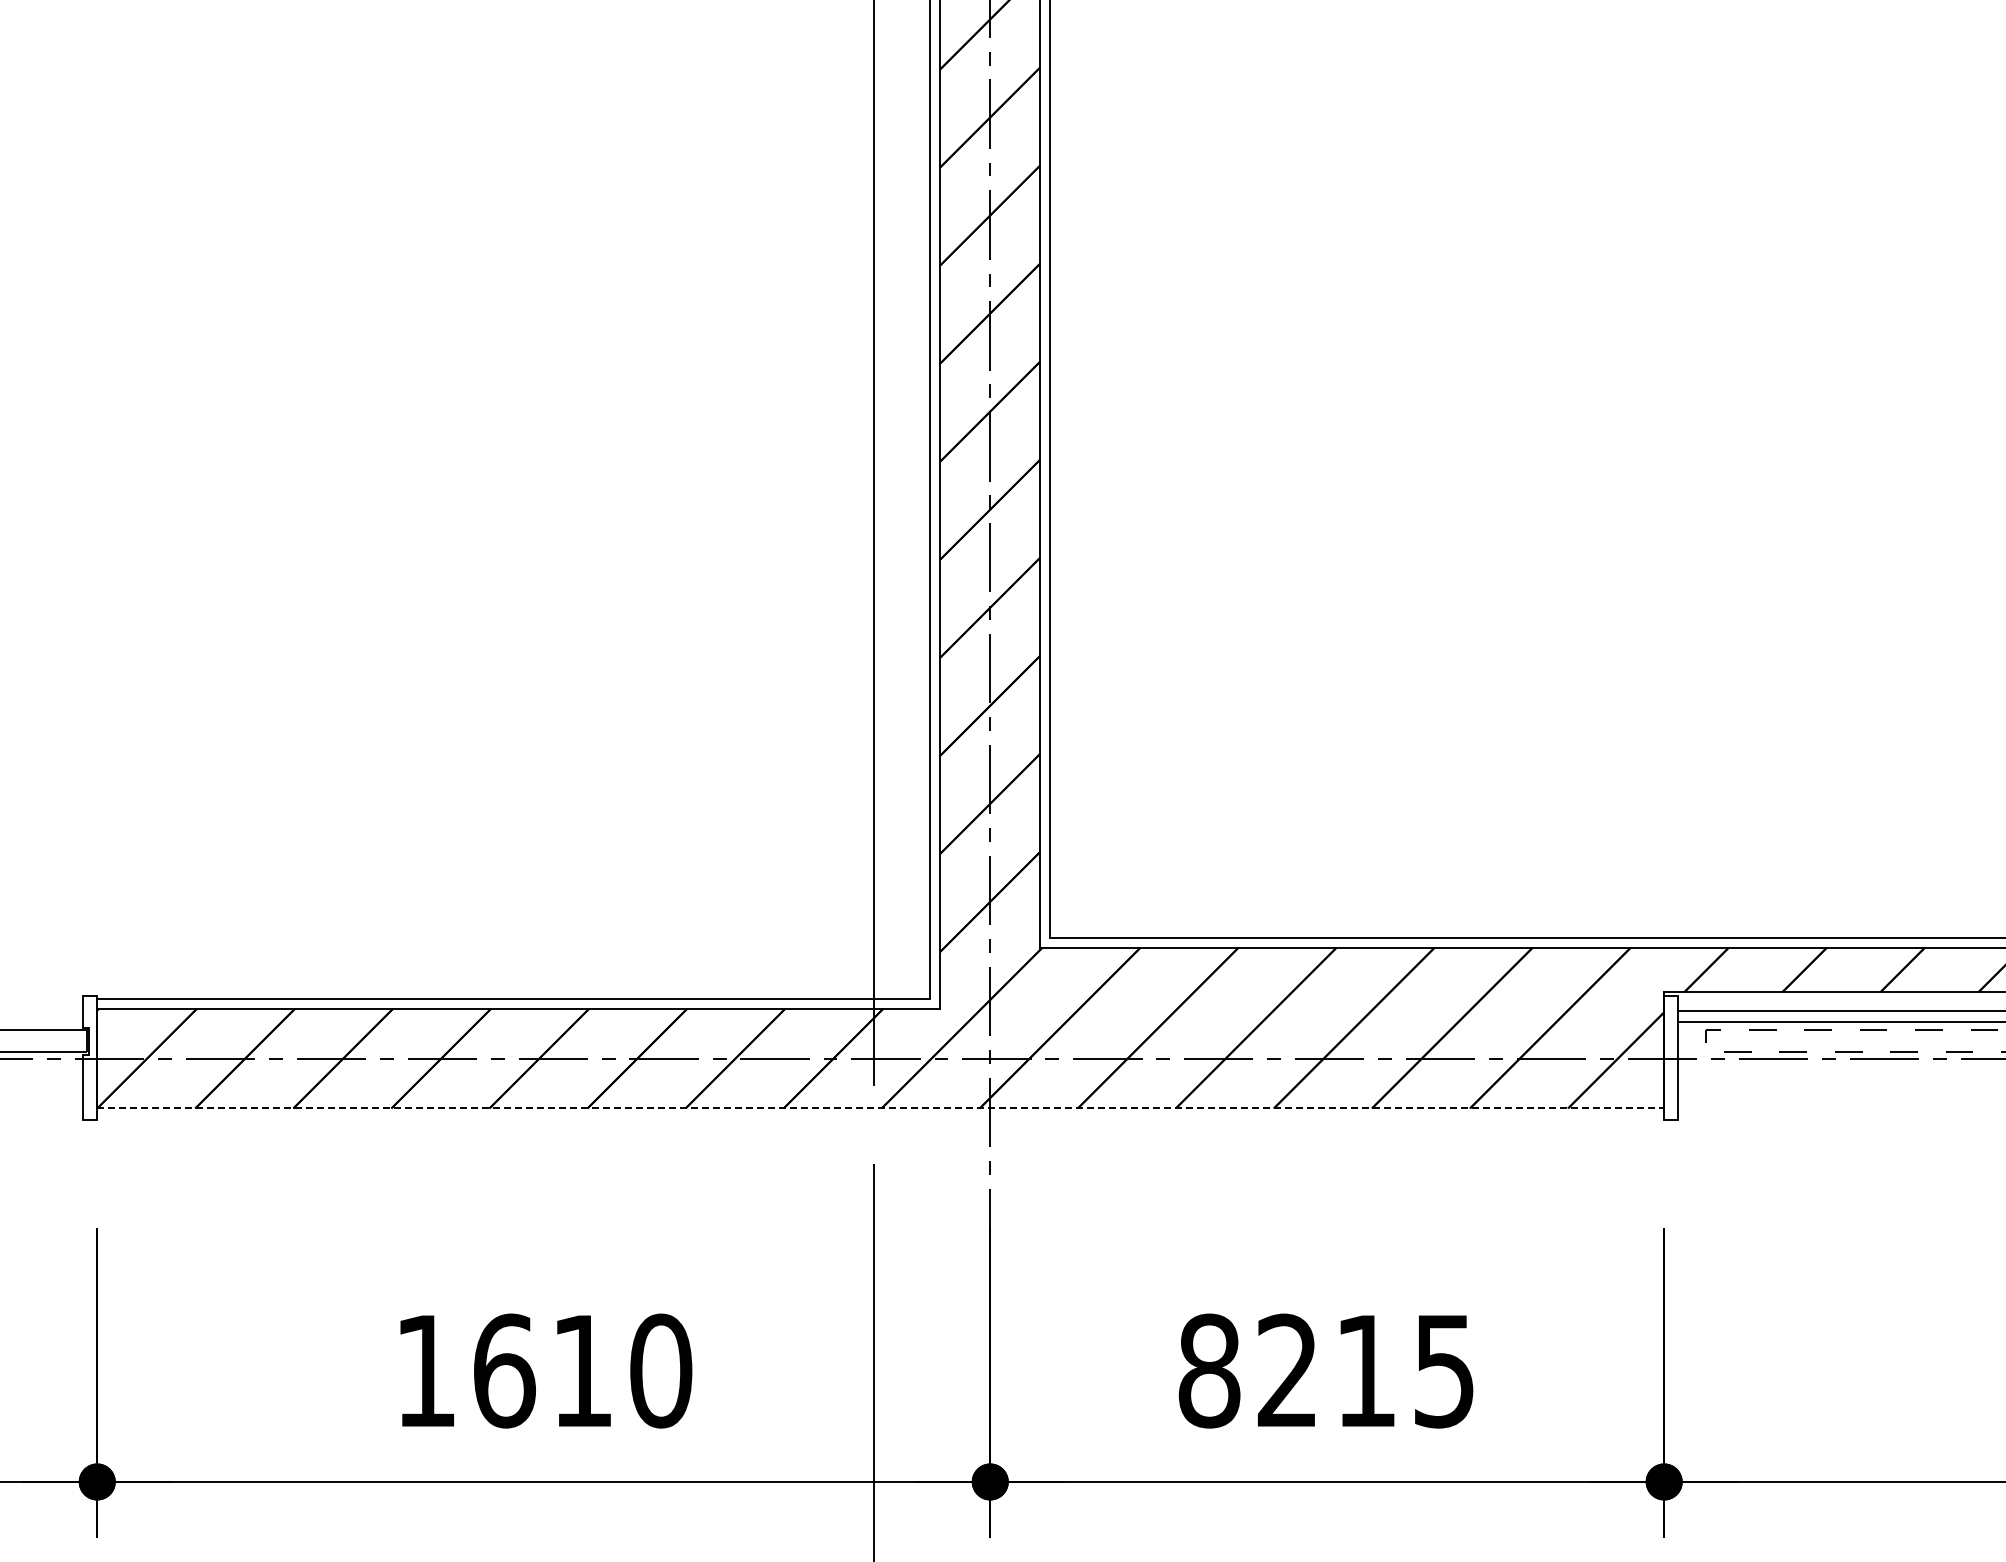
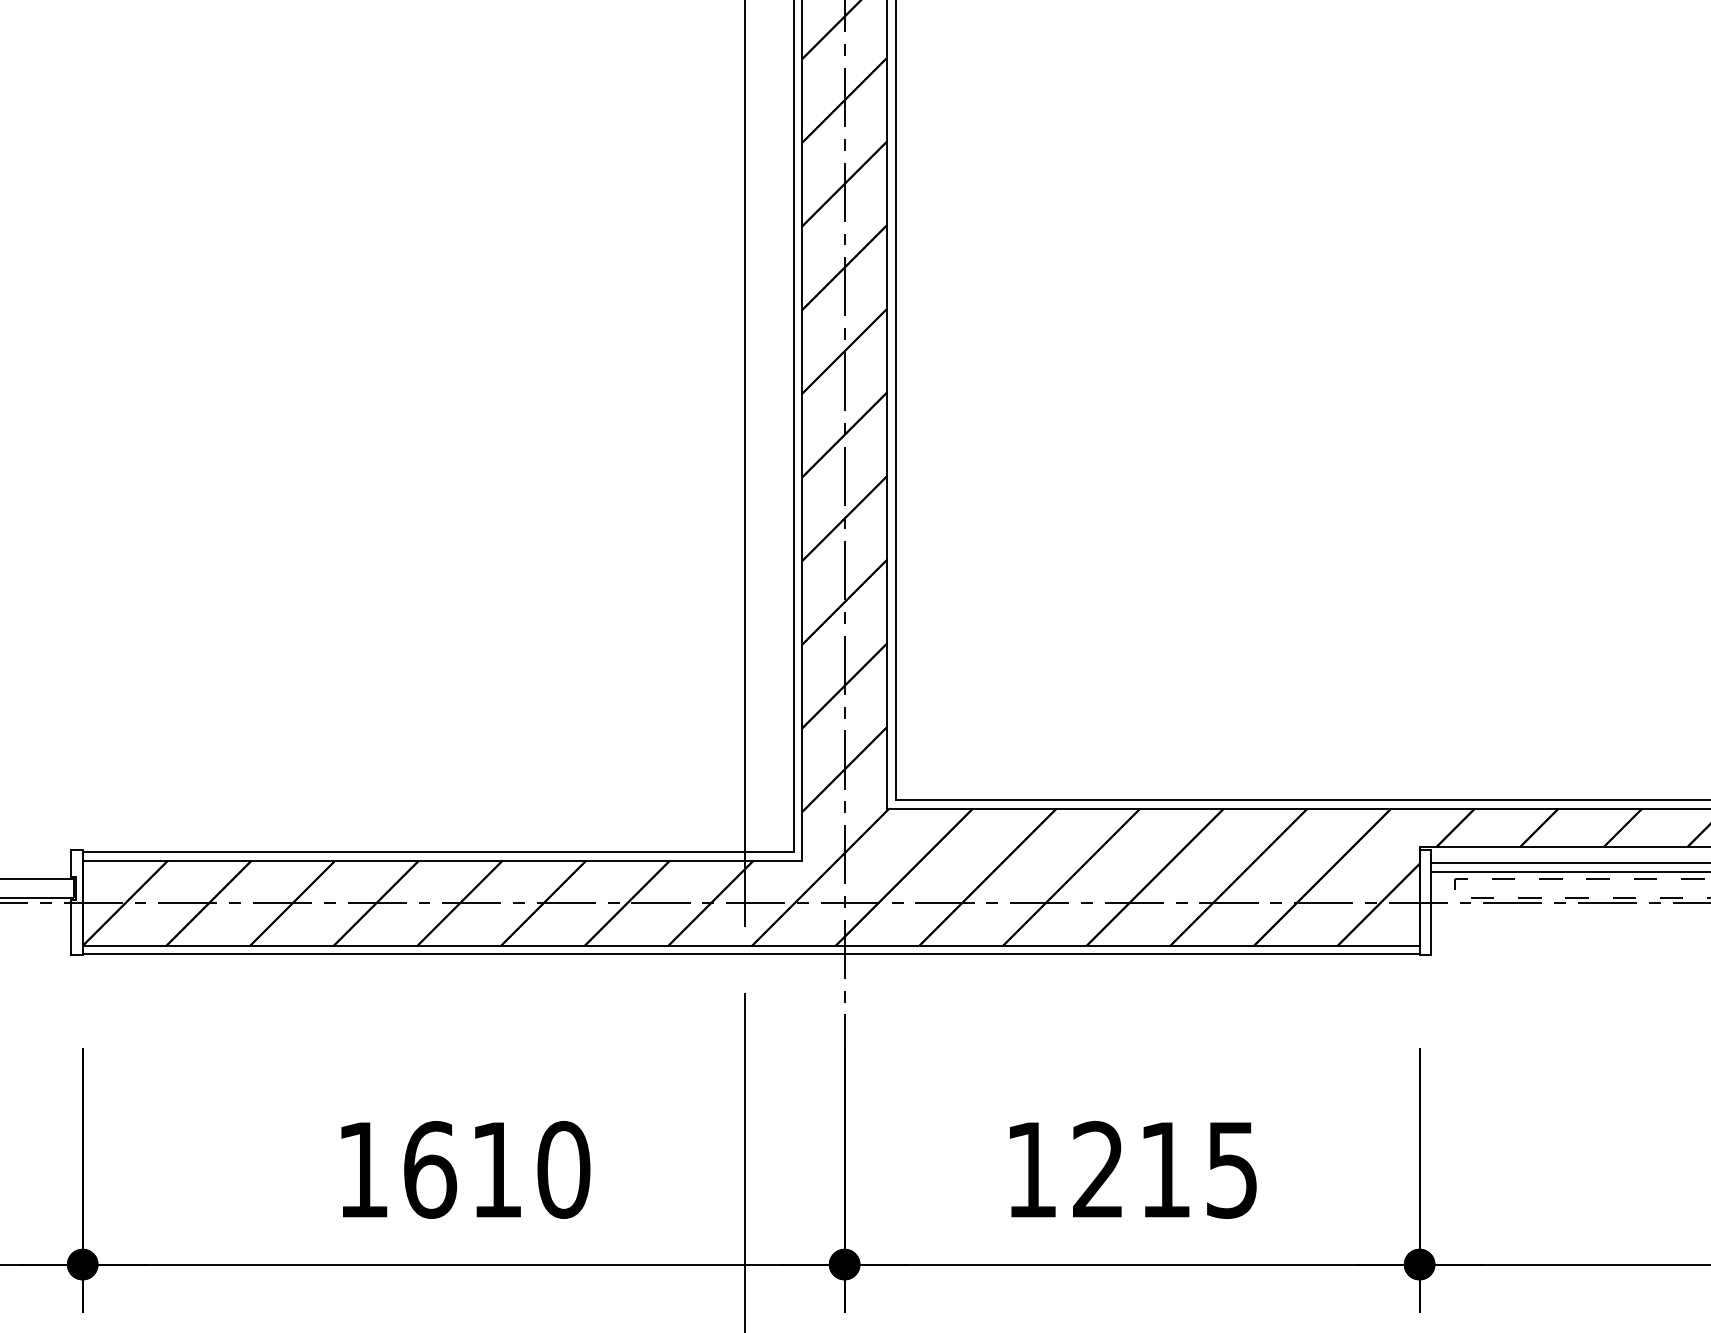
line: (881, 1108) -> (751, 945), dashed -> solid
line: (880, 1118) -> (750, 954), added
text: (1209, 1370) -> (1031, 1169), 8215 -> 1215

